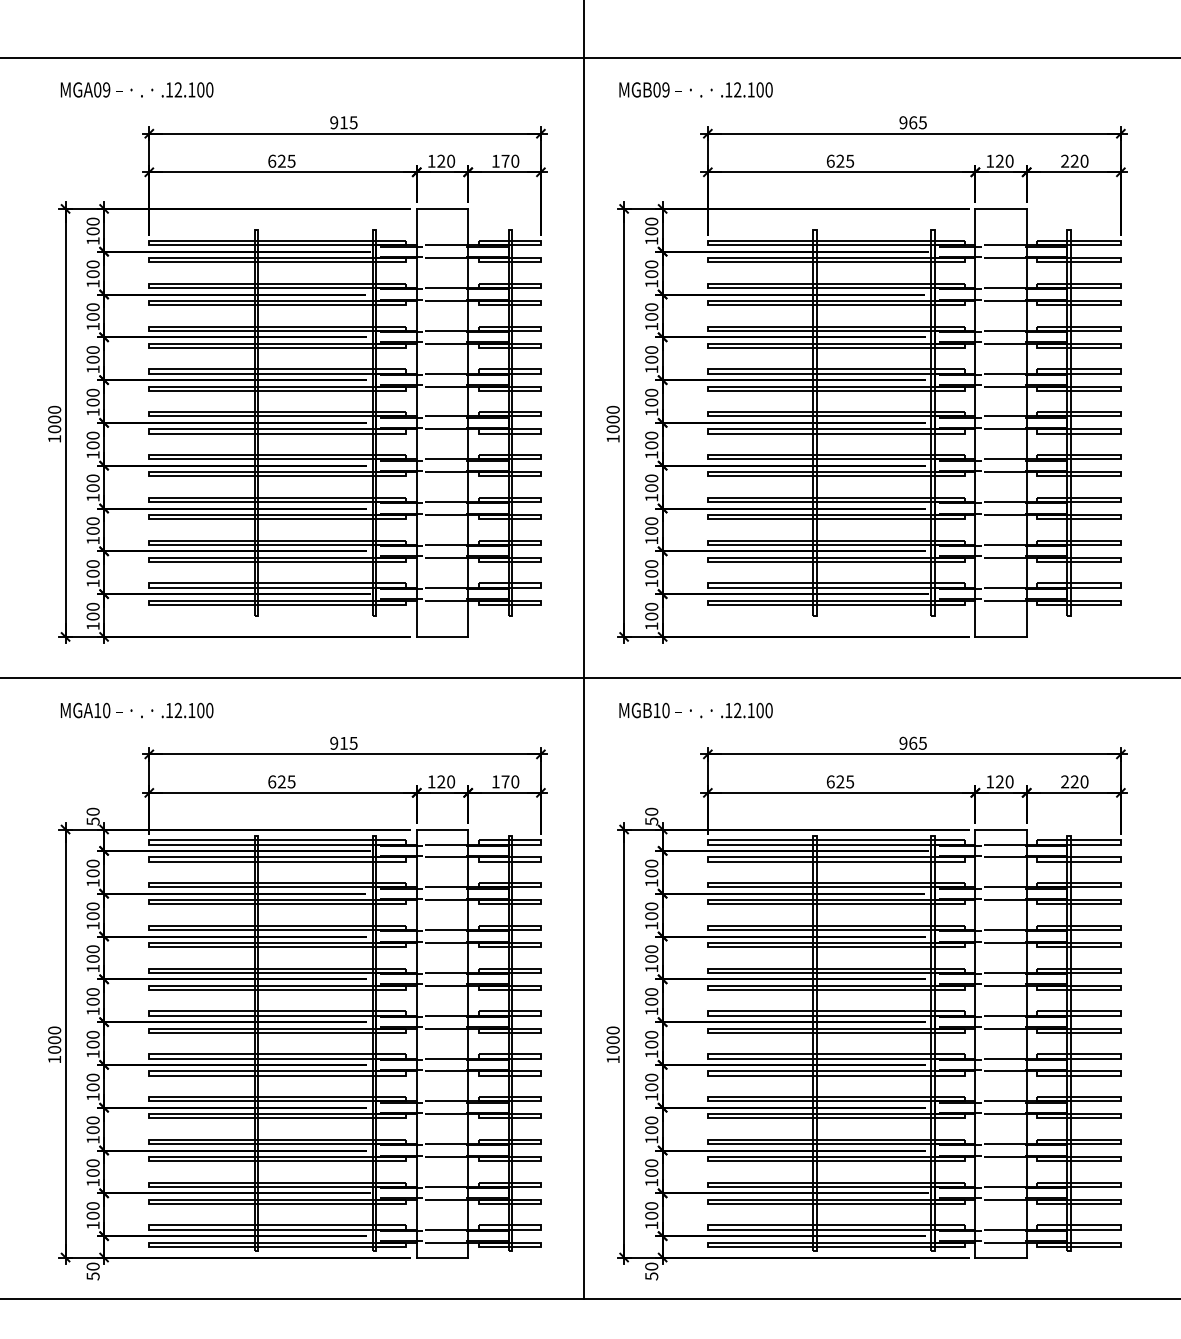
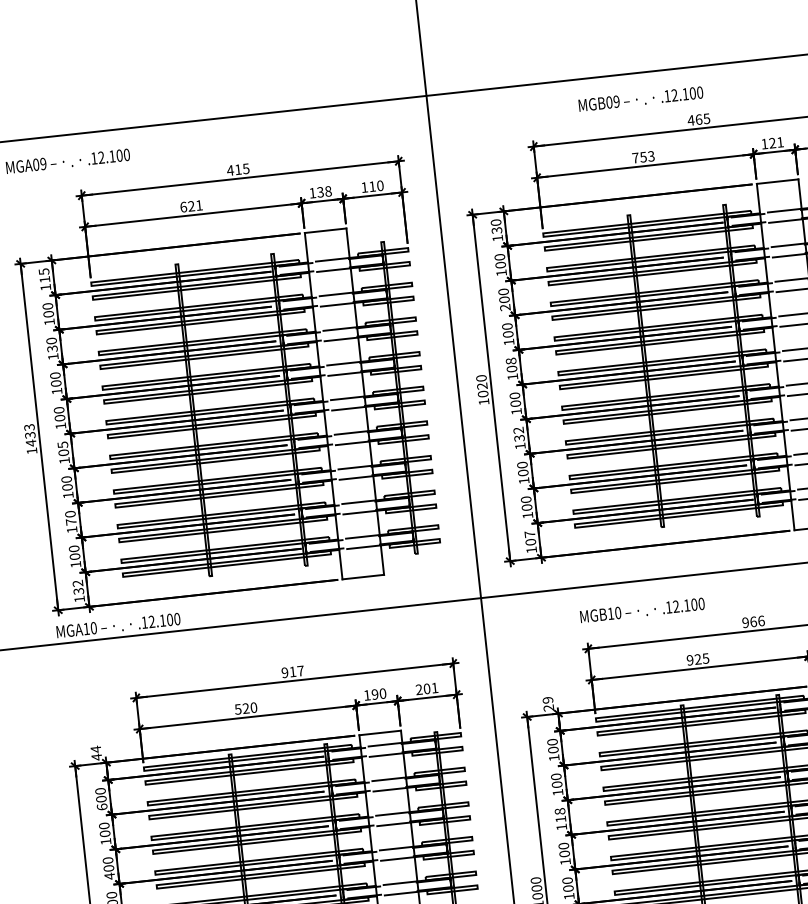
text: (695, 89) -> (640, 98), moved
text: (333, 122) -> (229, 170), 915 -> 415
text: (903, 122) -> (691, 120), 965 -> 465
text: (291, 160) -> (199, 204), 625 -> 621
text: (505, 160) -> (372, 186), 170 -> 110
text: (840, 160) -> (643, 156), 625 -> 753
text: (1009, 160) -> (780, 141), 120 -> 121
text: (446, 161) -> (324, 192), 120 -> 138
text: (92, 226) -> (43, 275), 100 -> 115
text: (651, 231) -> (496, 230), 100 -> 130
text: (92, 316) -> (51, 348), 100 -> 130
text: (651, 326) -> (505, 307), 100 -> 200
text: (651, 392) -> (510, 360), 100 -> 108
text: (54, 419) -> (30, 435), 1000 -> 1433
text: (612, 419) -> (481, 386), 1000 -> 1020
text: (92, 435) -> (62, 444), 100 -> 105
text: (651, 483) -> (518, 434), 100 -> 132
text: (92, 530) -> (70, 521), 100 -> 170
text: (651, 606) -> (529, 534), 100 -> 107
text: (92, 611) -> (77, 587), 100 -> 132
text: (136, 710) -> (118, 625), moved
text: (695, 710) -> (642, 610), moved
text: (922, 742) -> (761, 620), 965 -> 966
text: (353, 743) -> (300, 671), 915 -> 917
text: (281, 781) -> (245, 708), 625 -> 520
text: (505, 781) -> (426, 688), 170 -> 201
text: (830, 781) -> (690, 660), 625 -> 925
text: (441, 782) -> (375, 695), 120 -> 190
text: (92, 816) -> (95, 753), 50 -> 44
text: (651, 816) -> (548, 704), 50 -> 29
text: (92, 882) -> (101, 806), 100 -> 600
text: (651, 953) -> (560, 814), 100 -> 118
text: (92, 968) -> (109, 876), 100 -> 400

